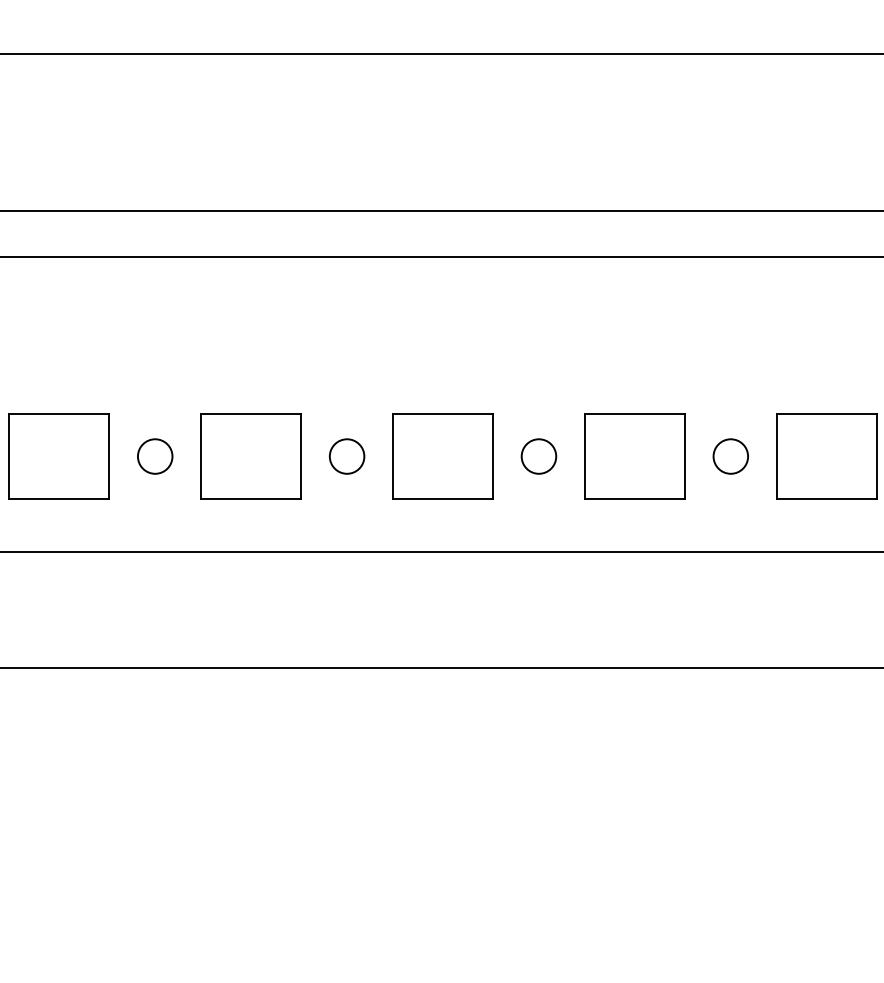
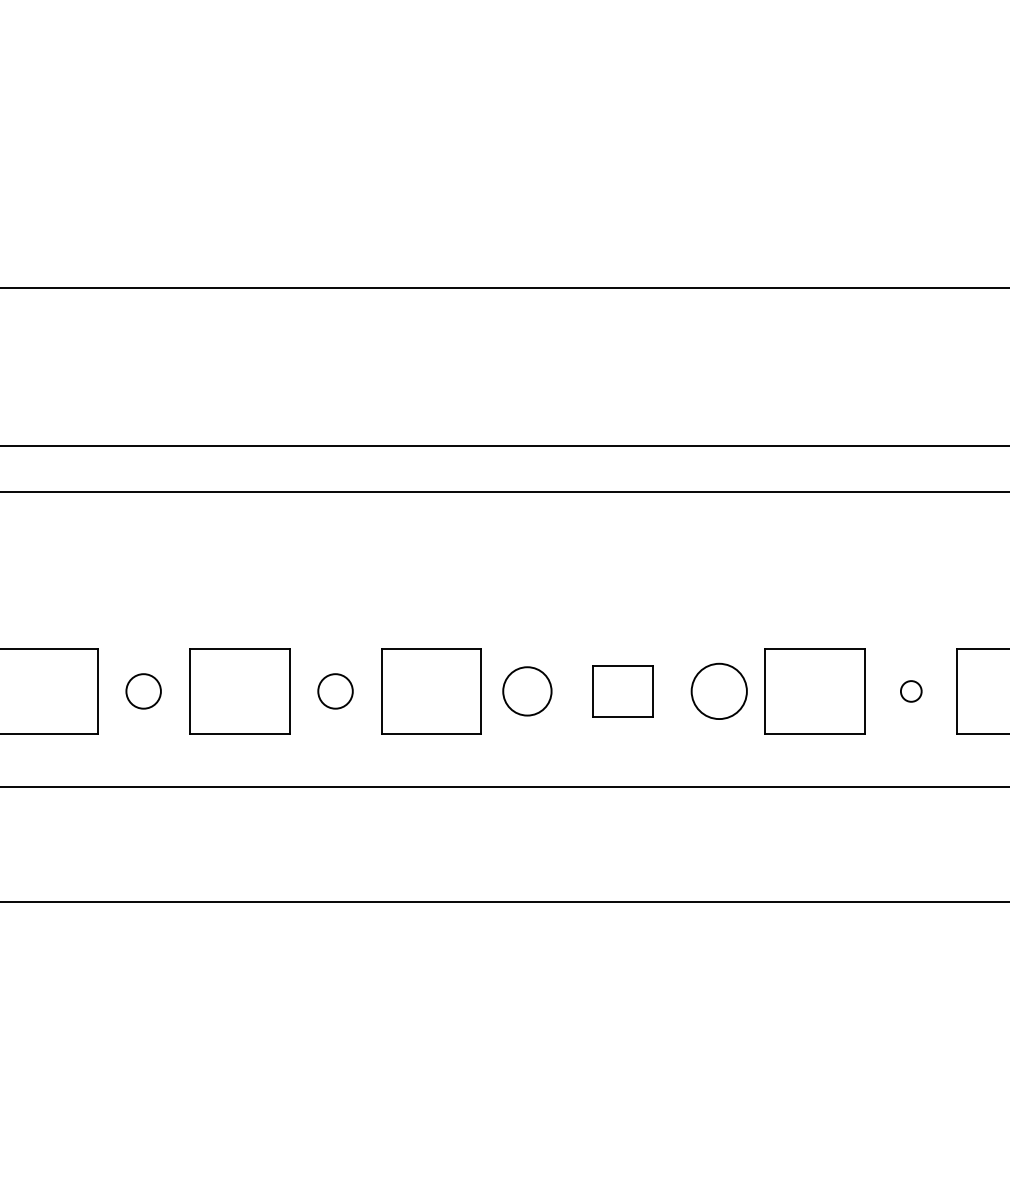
circle: (347, 456) -> (527, 691), size x1.4
part: (442, 456) -> (622, 691), size x0.6
circle: (539, 456) -> (719, 691), size x1.6
circle: (731, 456) -> (911, 691), size x0.6

